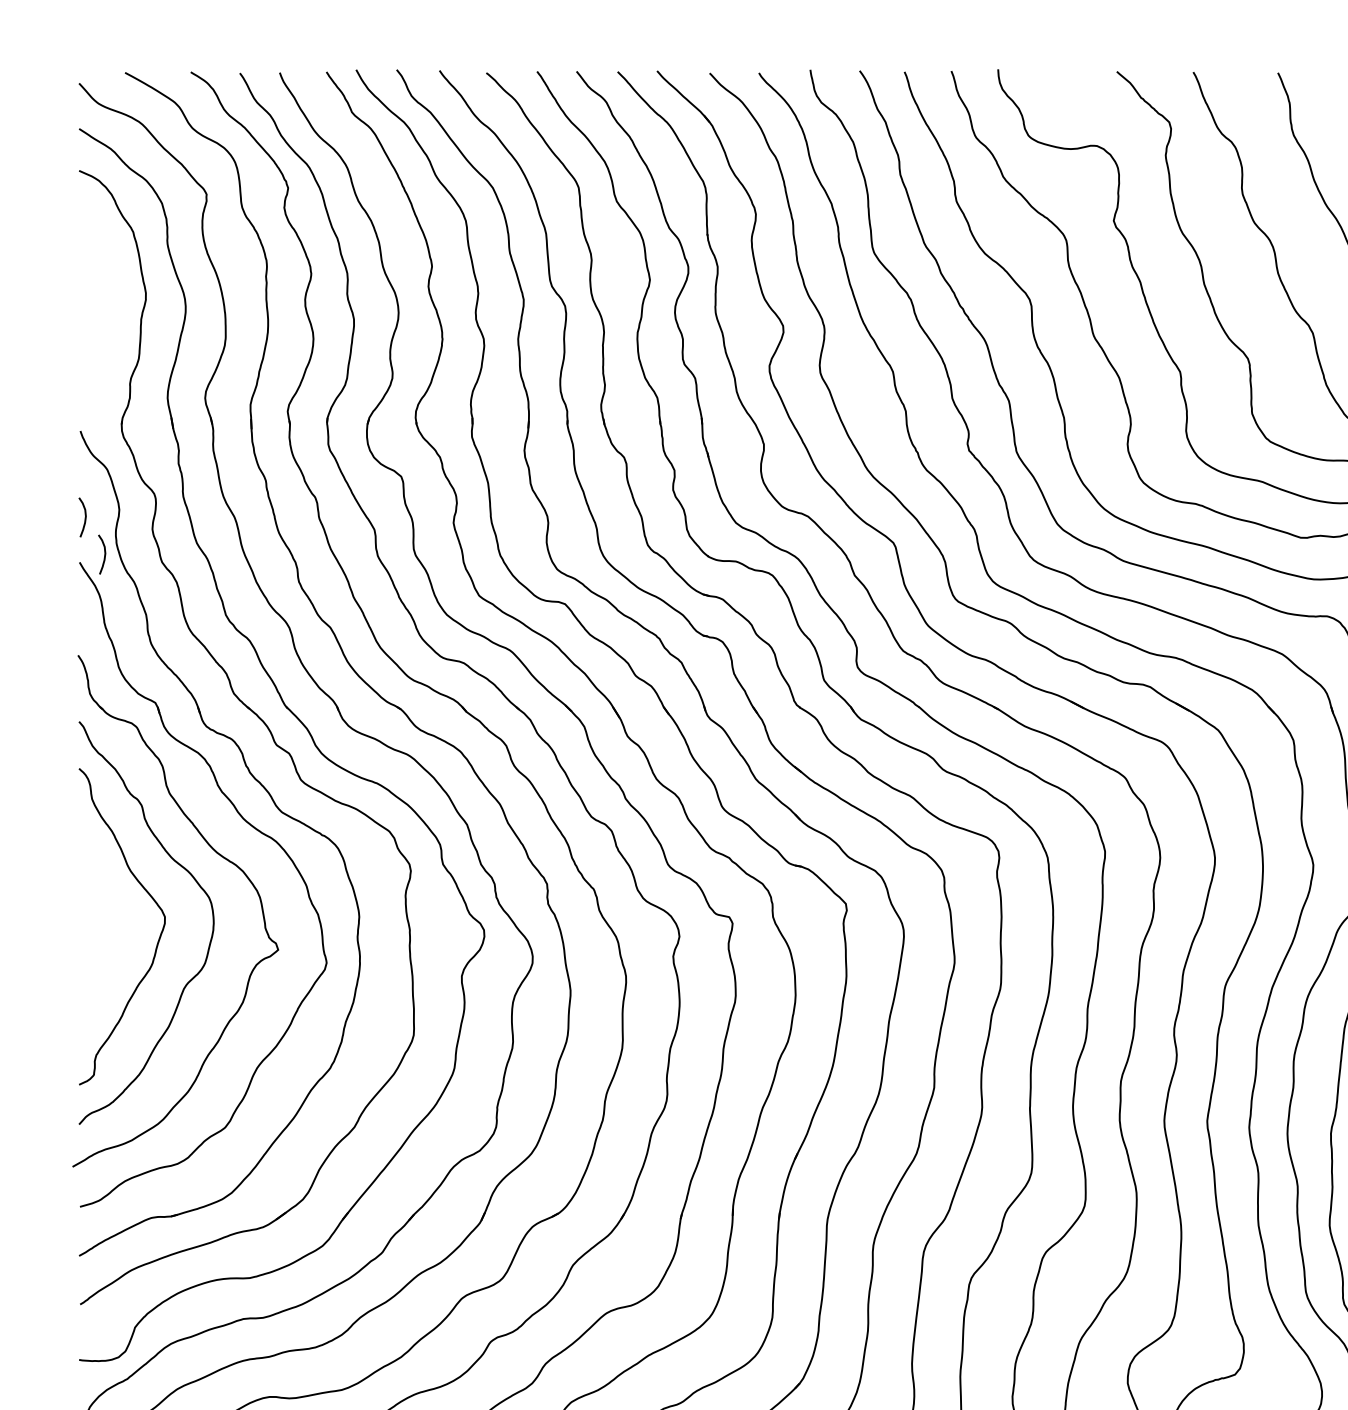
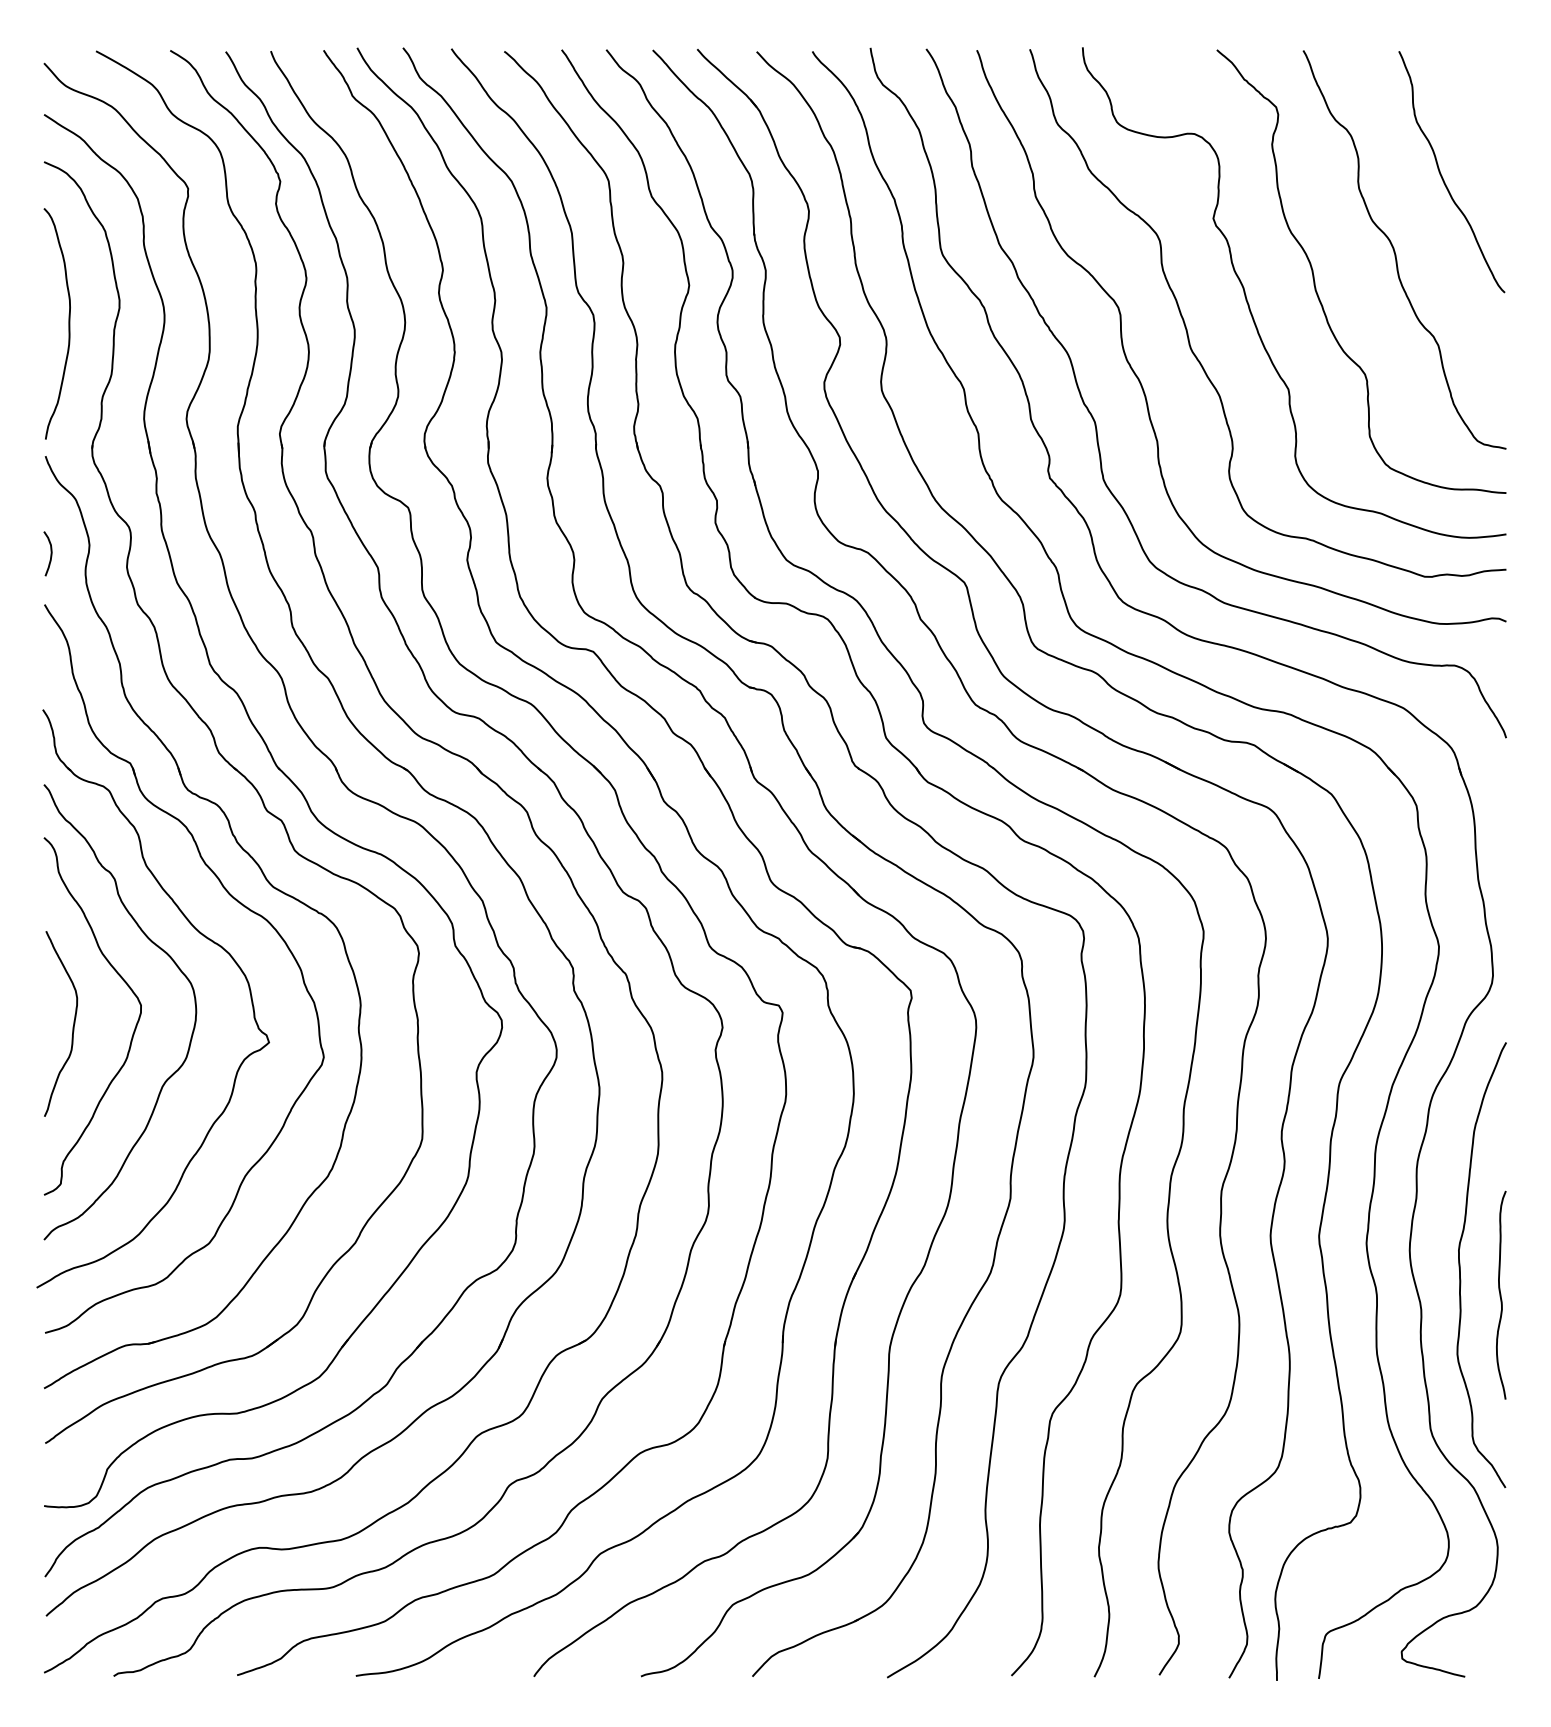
curve: (100, 313) -> (68, 323), added
curve: (104, 554) -> (72, 595), removed
curve: (104, 935) -> (72, 1026), added

